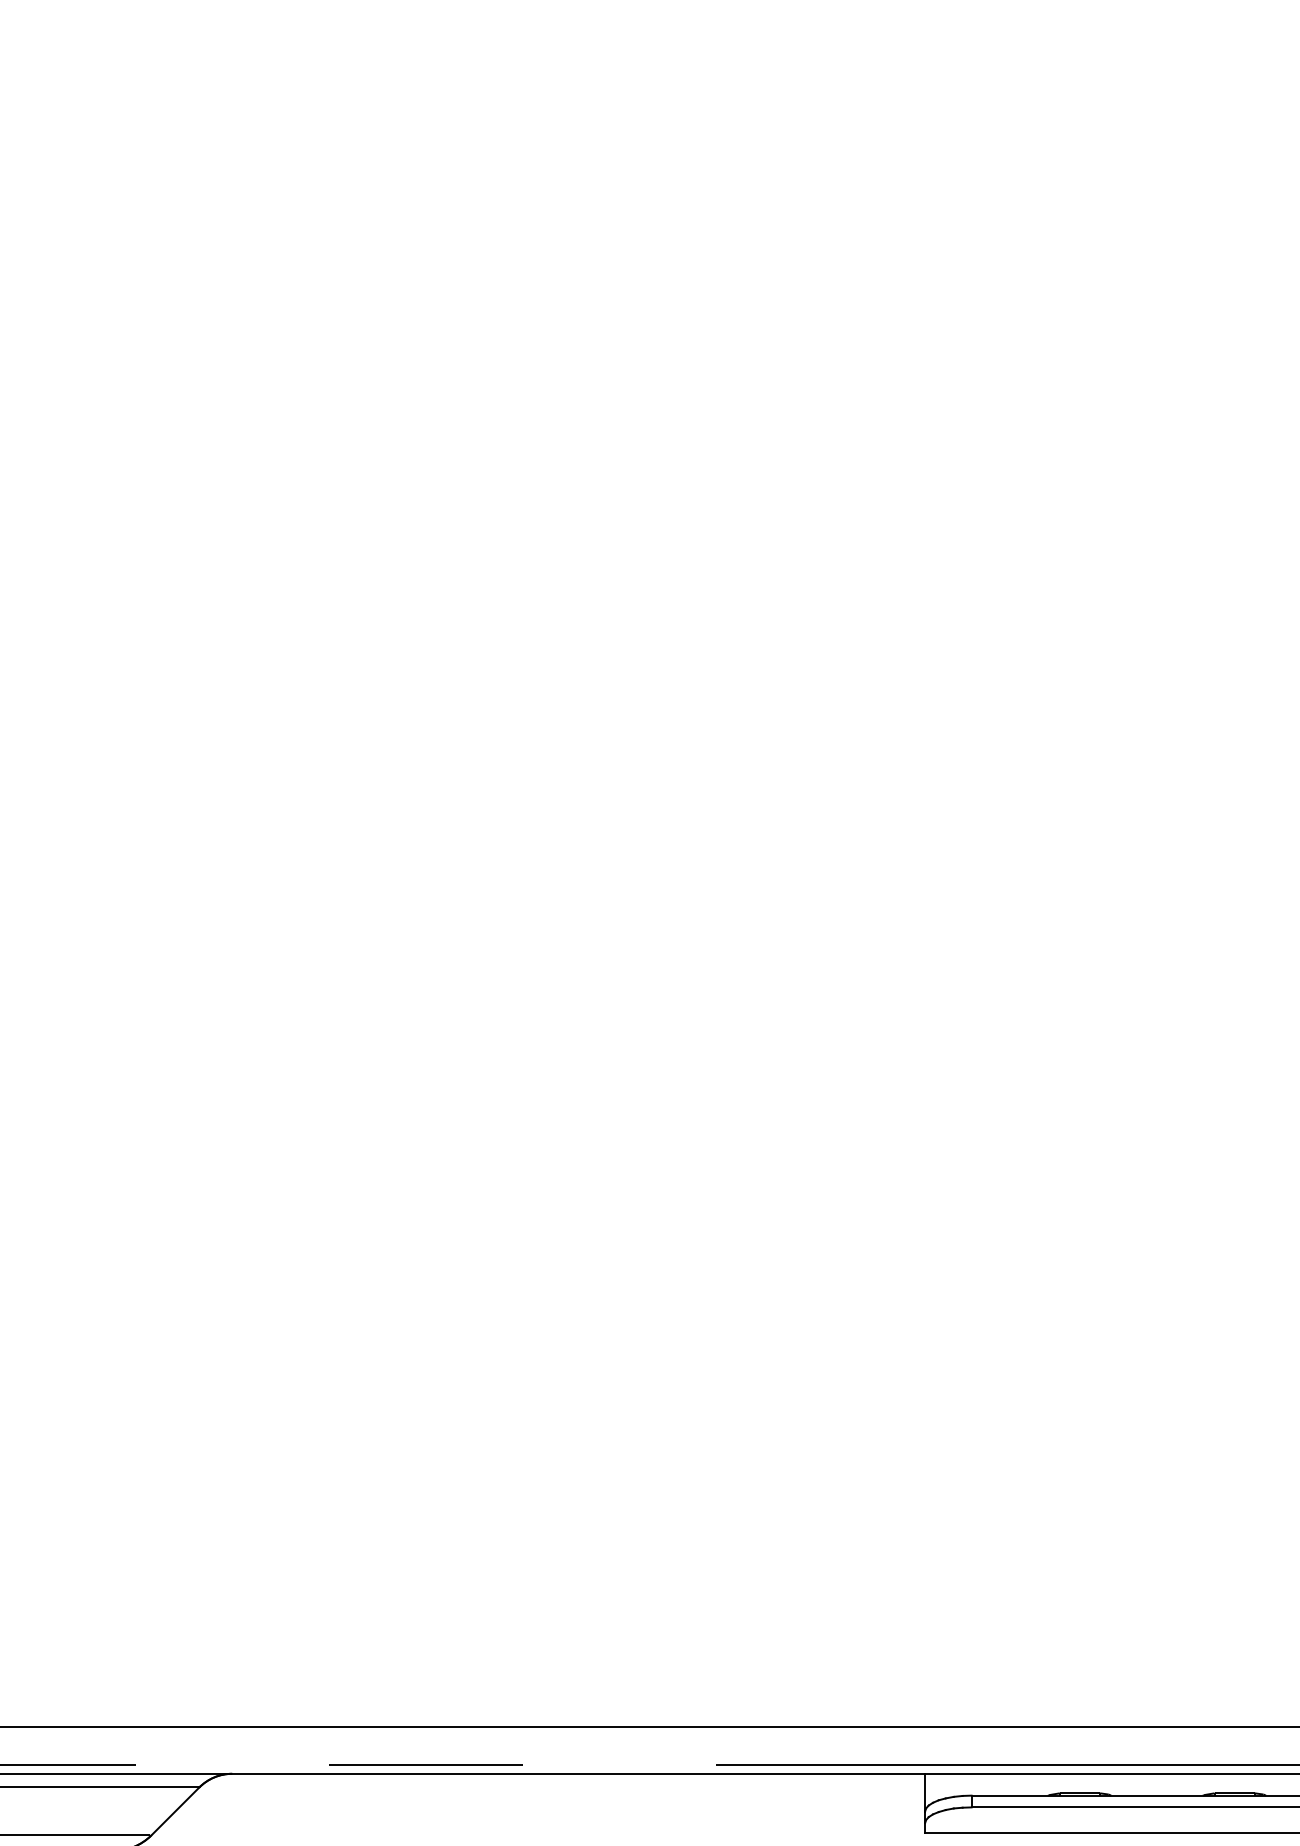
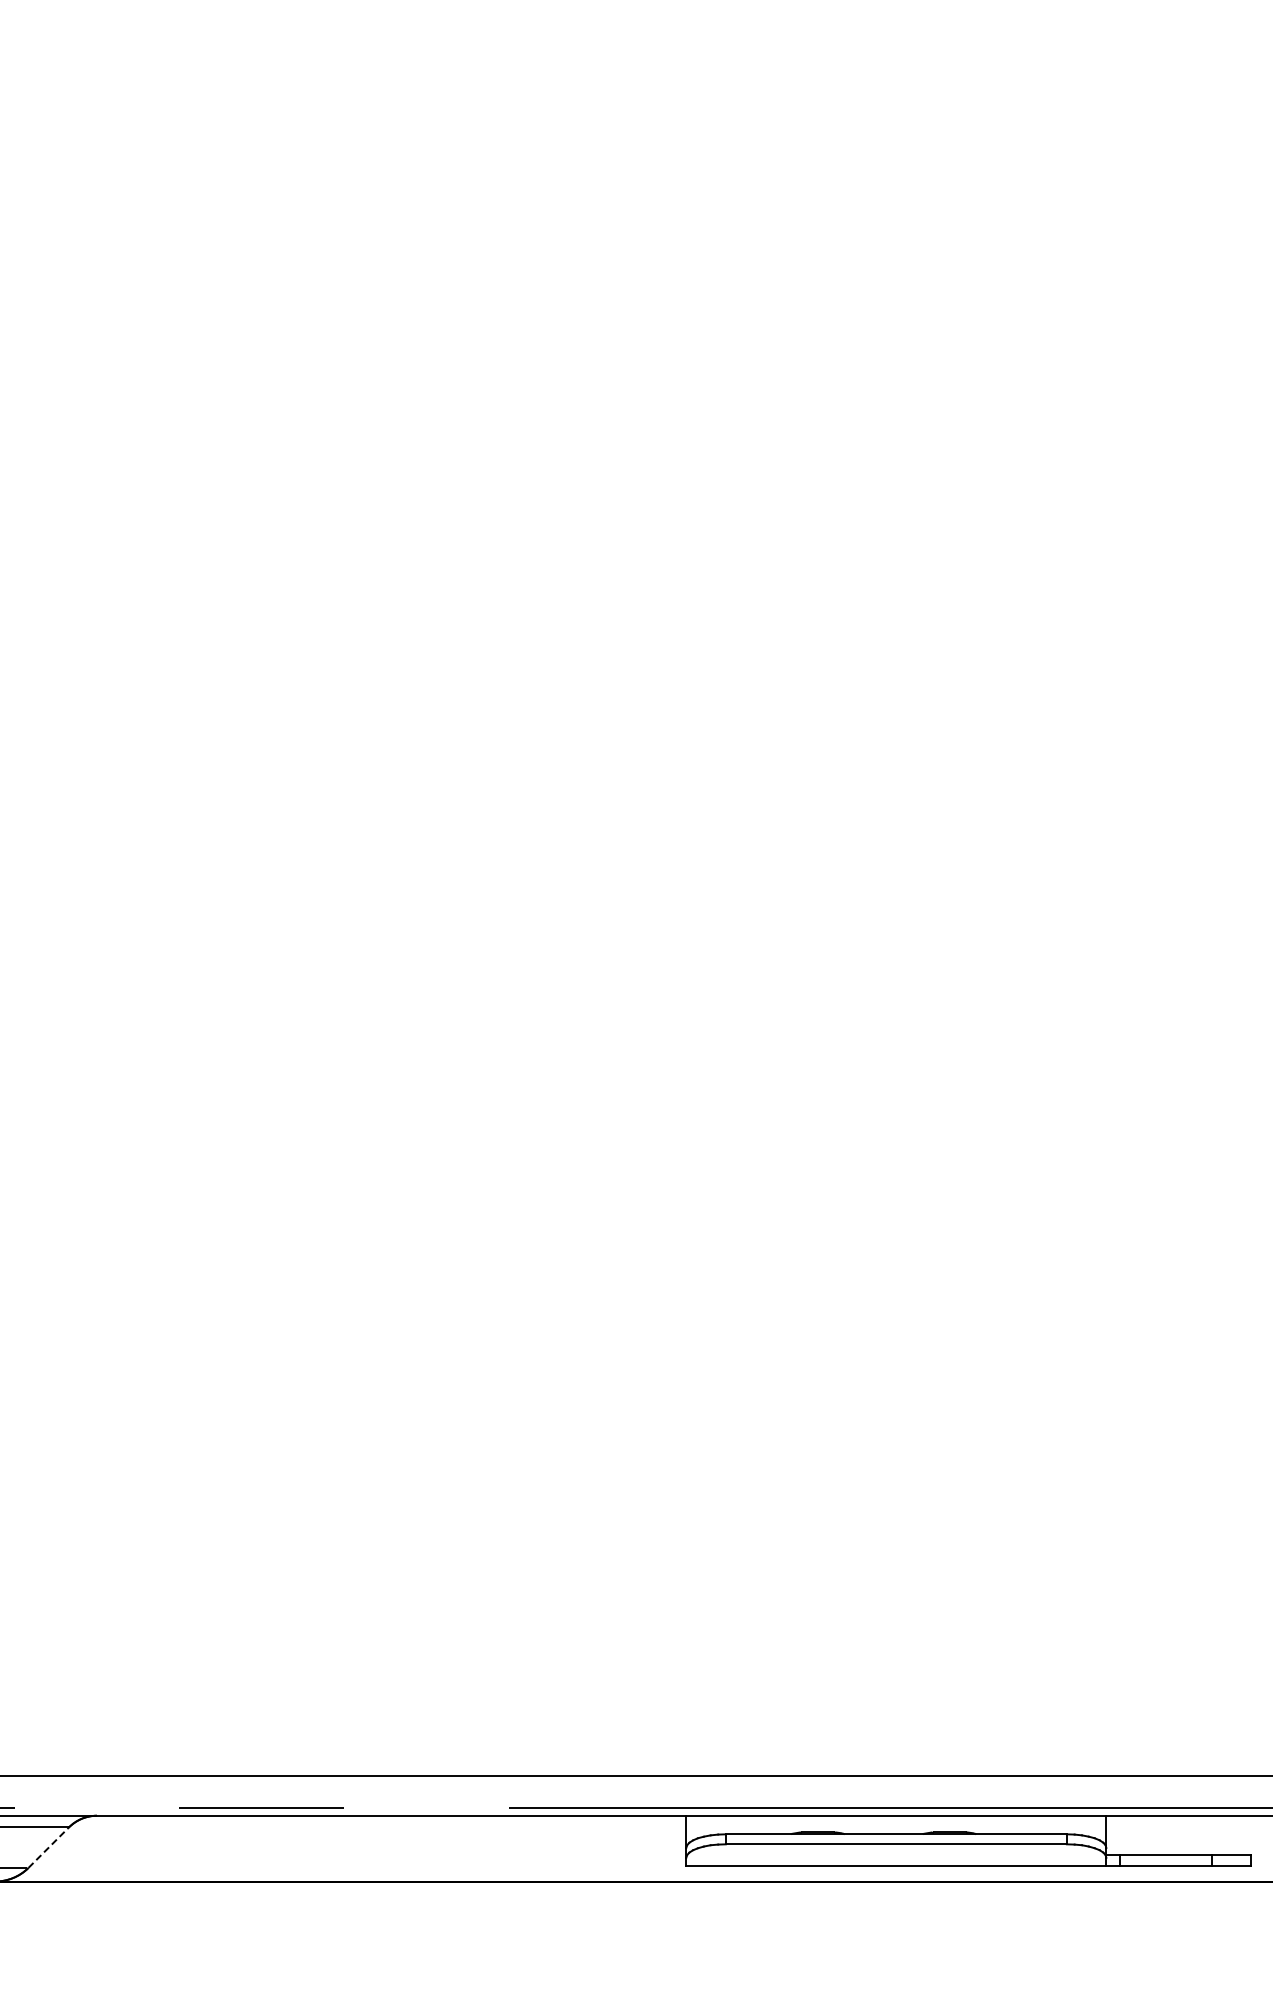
line: (175, 1811) -> (48, 1847), solid -> dashed

